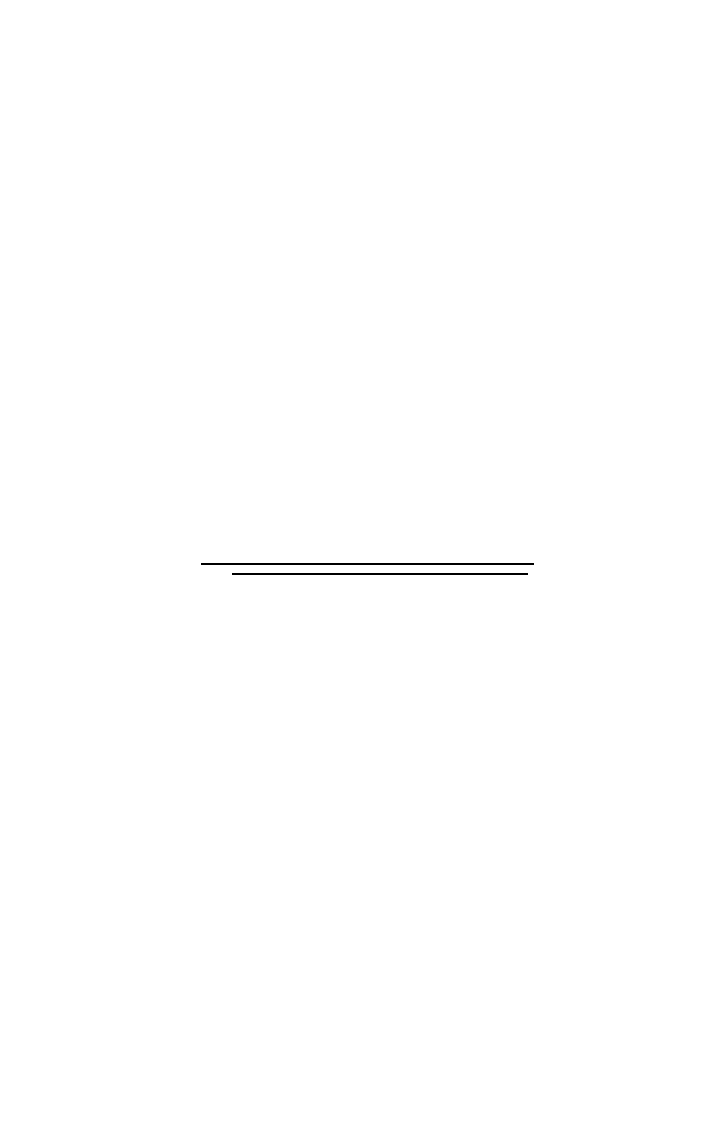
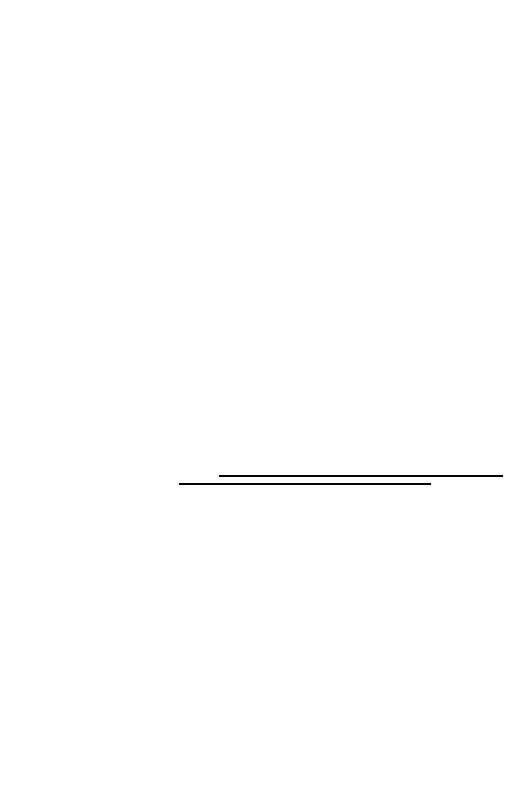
line: (379, 573) -> (304, 483), moved

